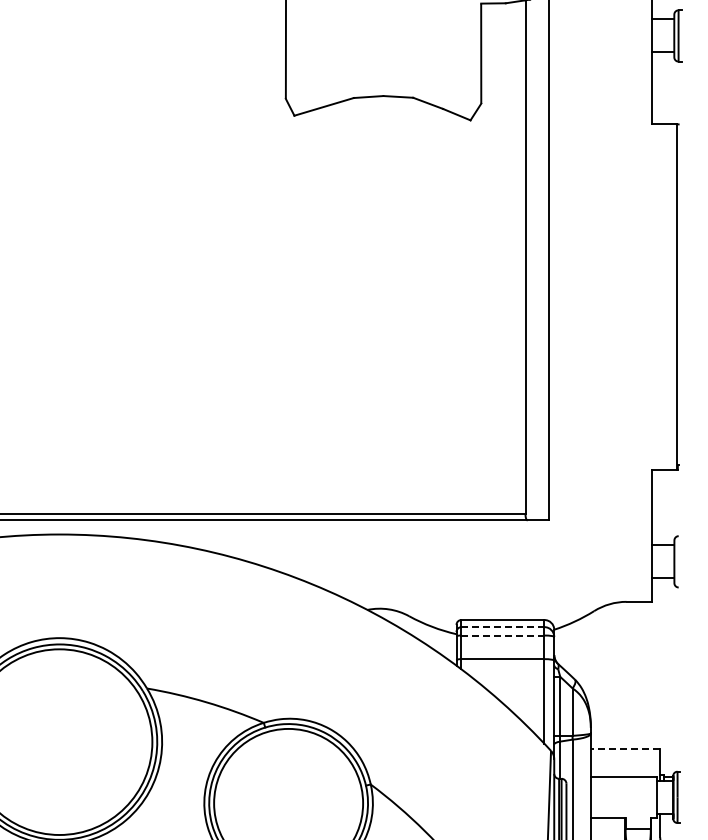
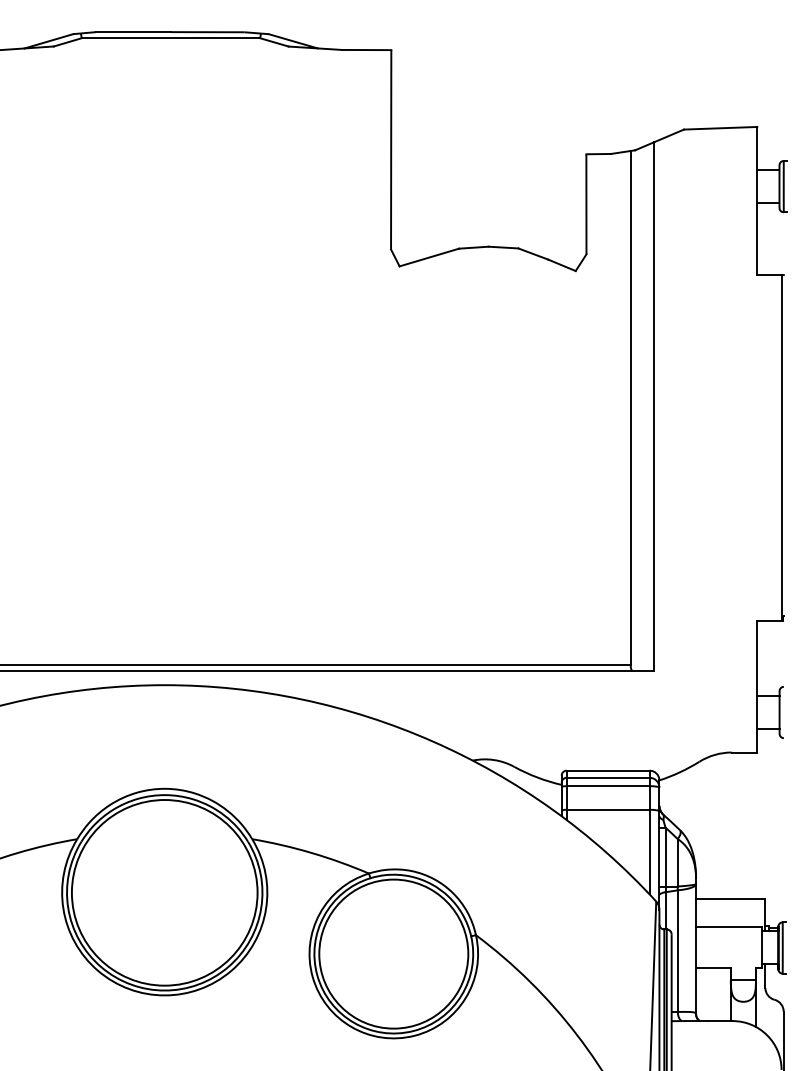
line: (503, 626) -> (608, 777), dashed -> solid
line: (503, 635) -> (608, 786), dashed -> solid
line: (625, 748) -> (730, 899), dashed -> solid

